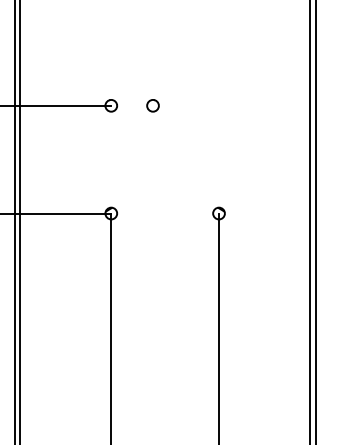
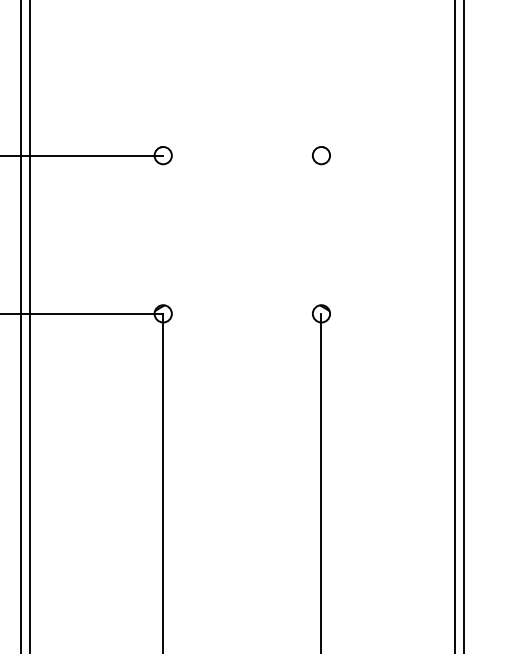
circle: (152, 105) -> (320, 155), moved

